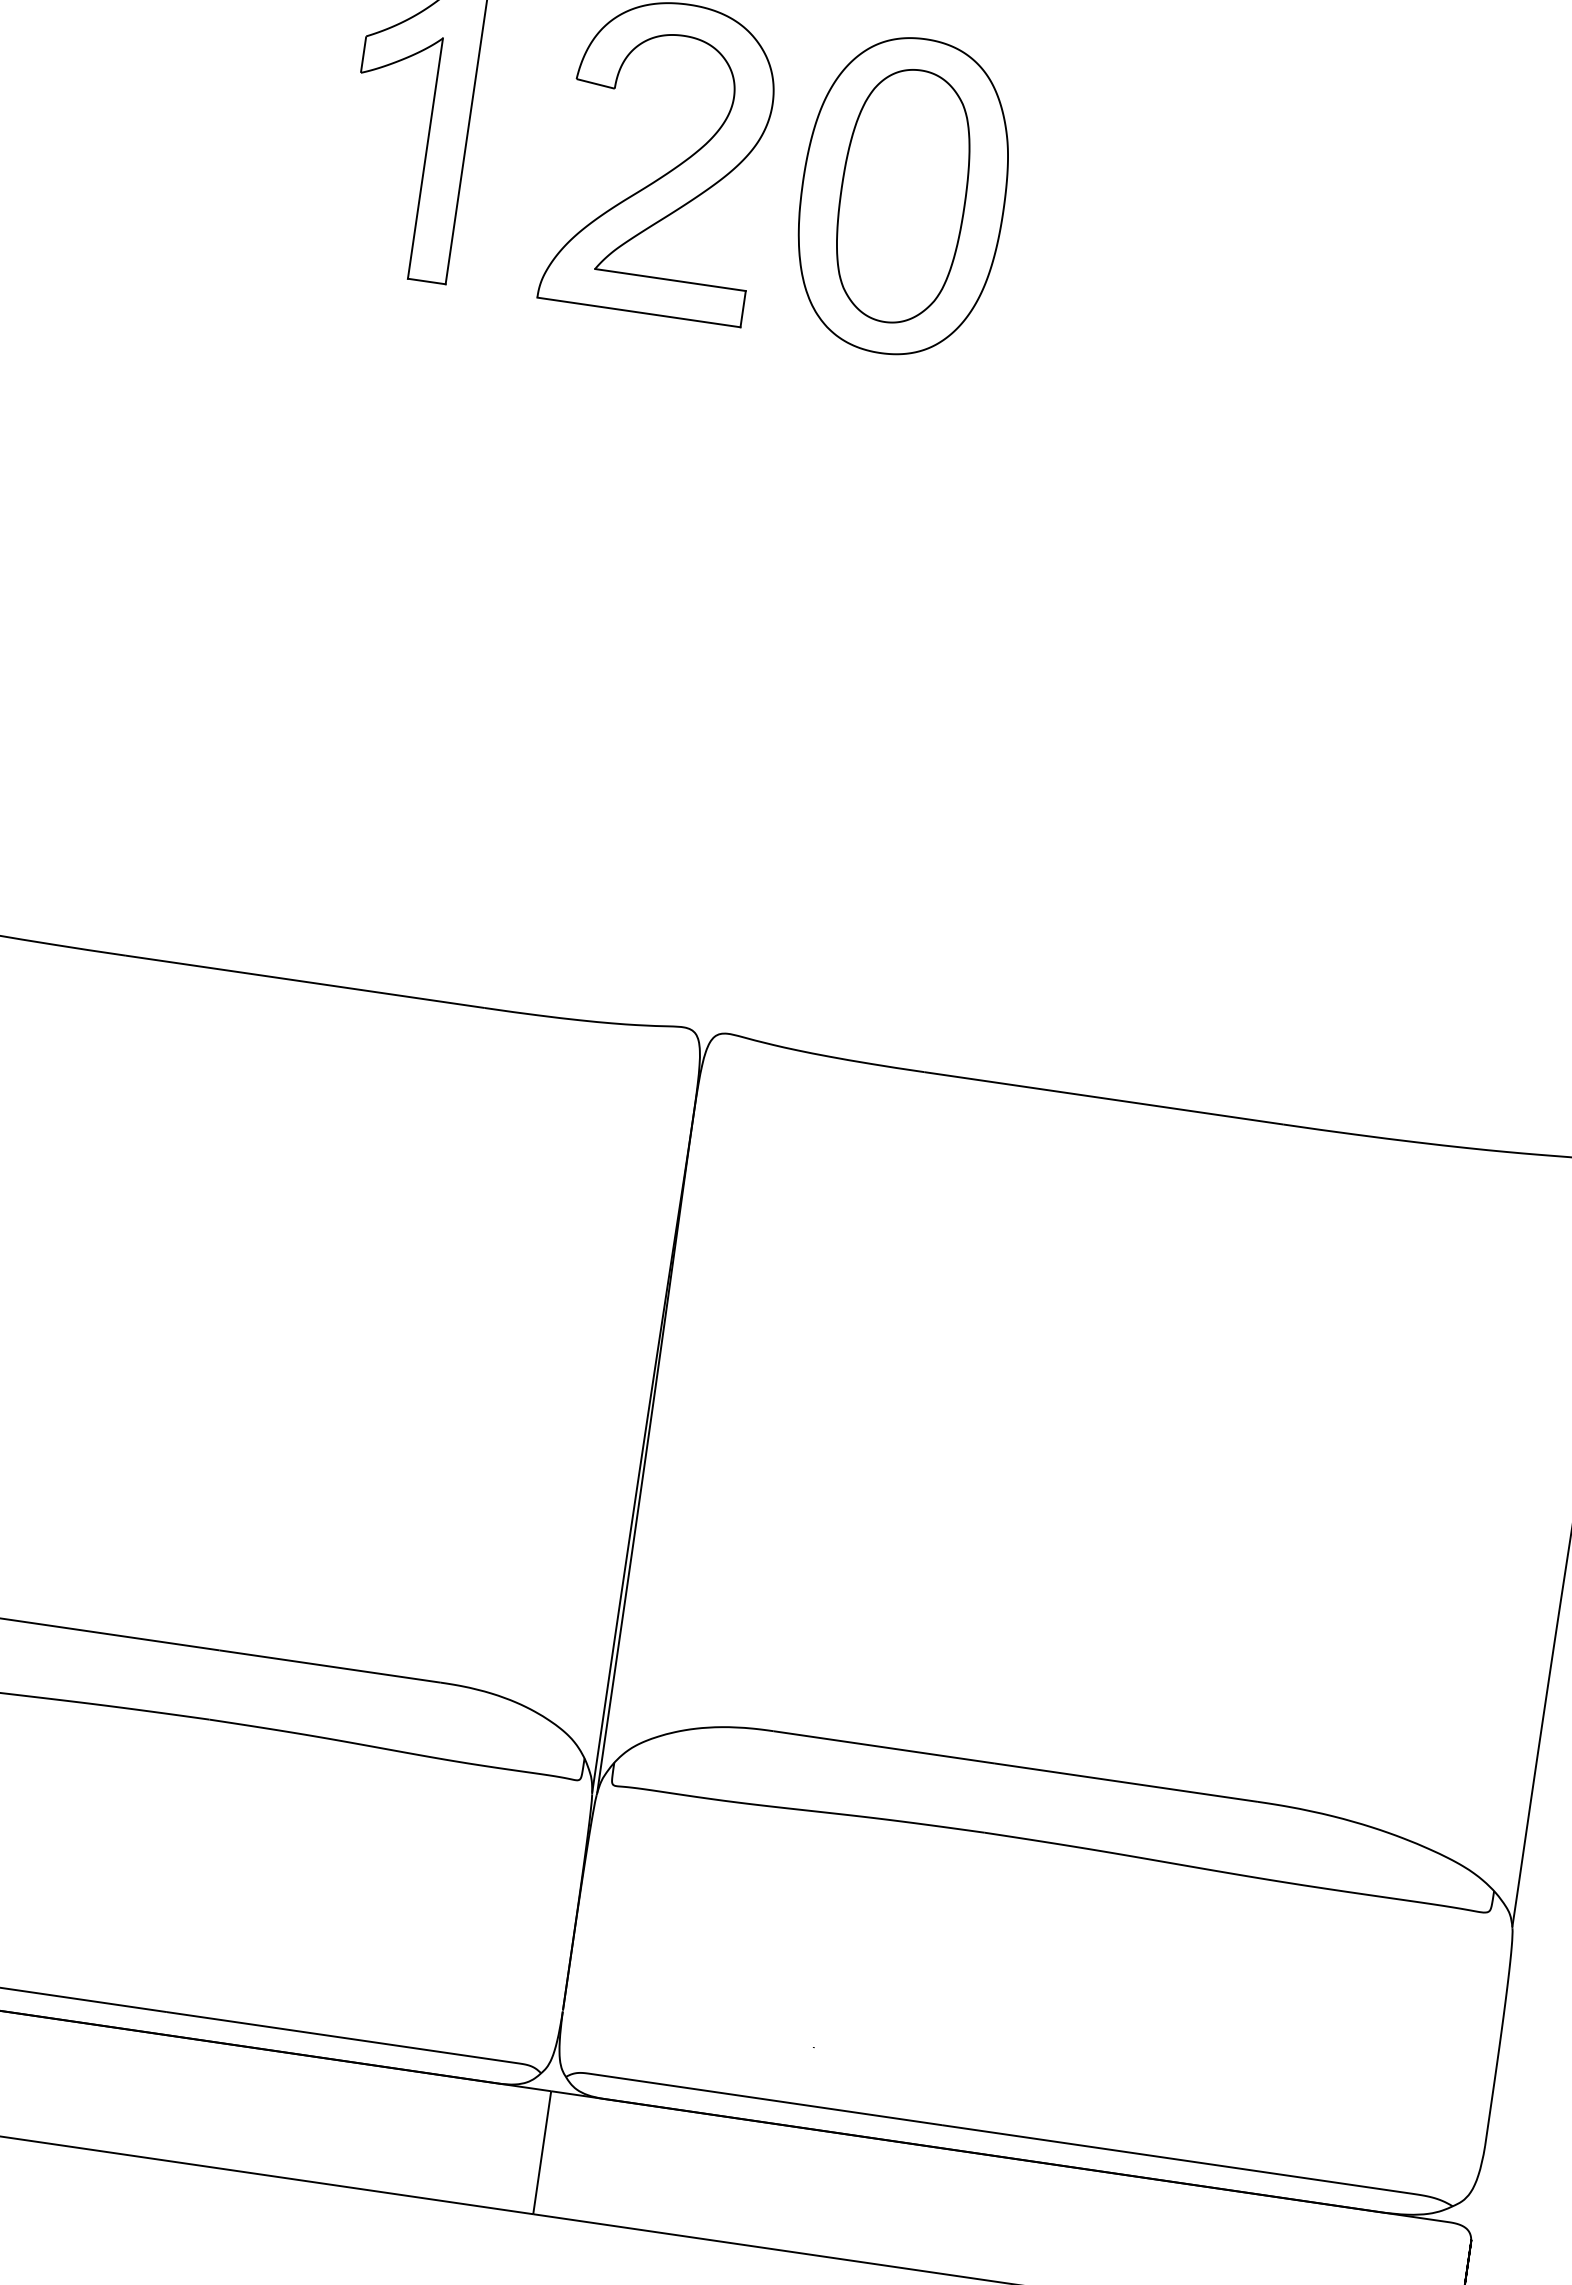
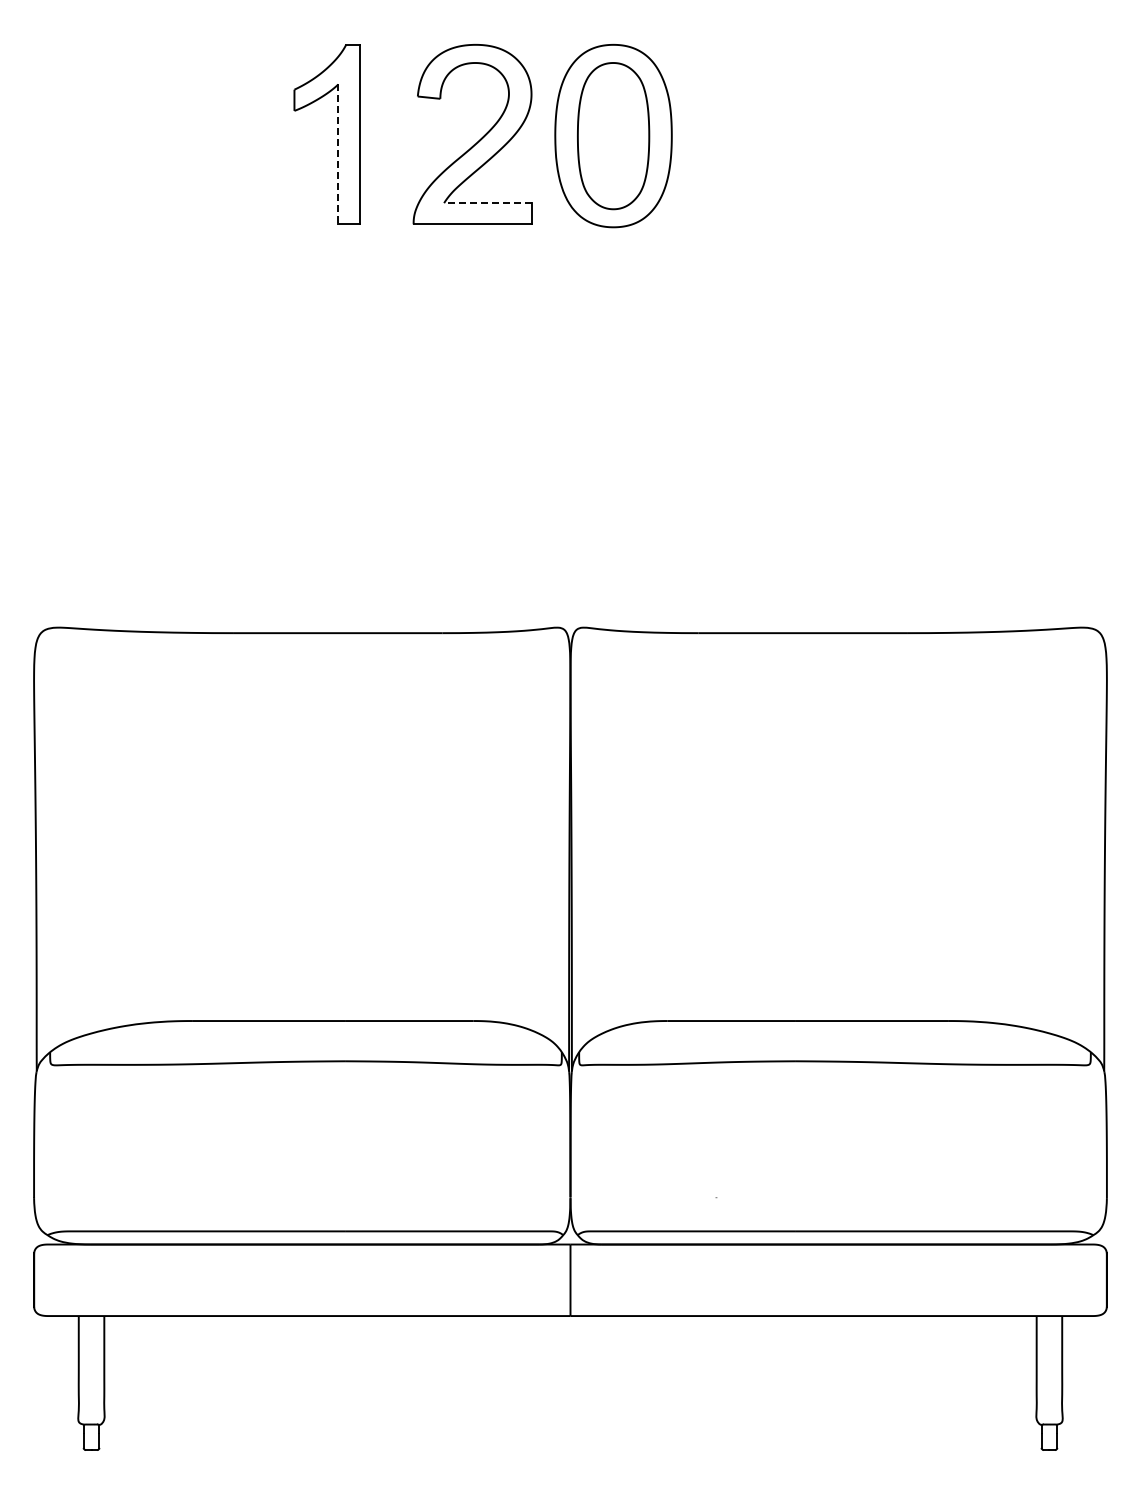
line: (425, 158) -> (338, 154), solid -> dashed
line: (669, 280) -> (487, 203), solid -> dashed

